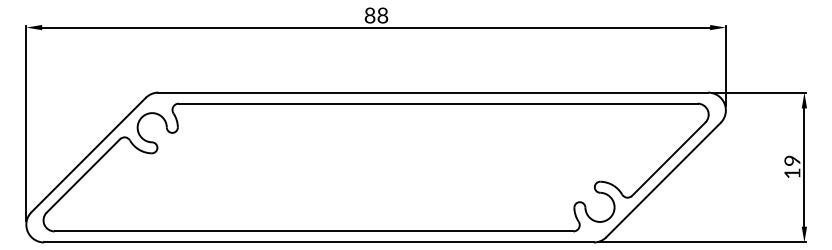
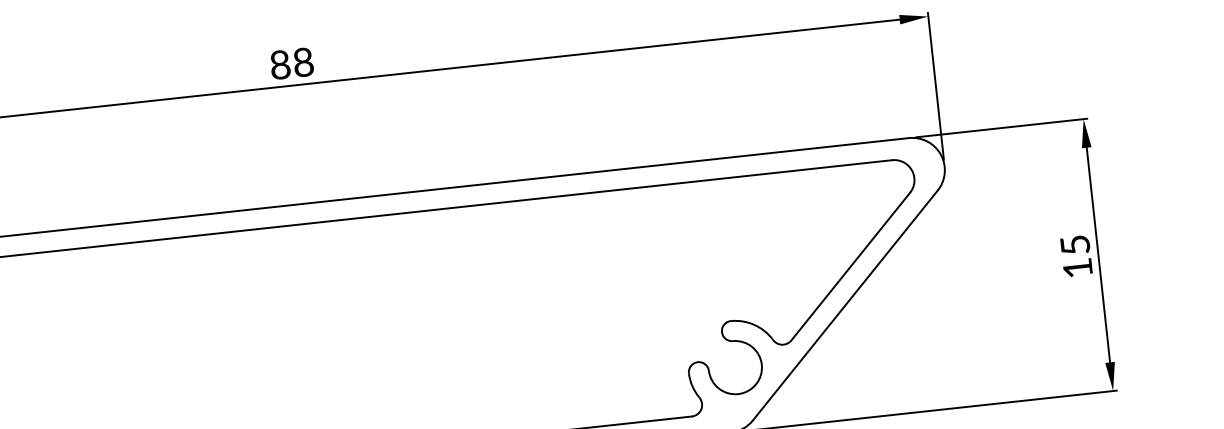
text: (792, 160) -> (1075, 244), 19 -> 15

